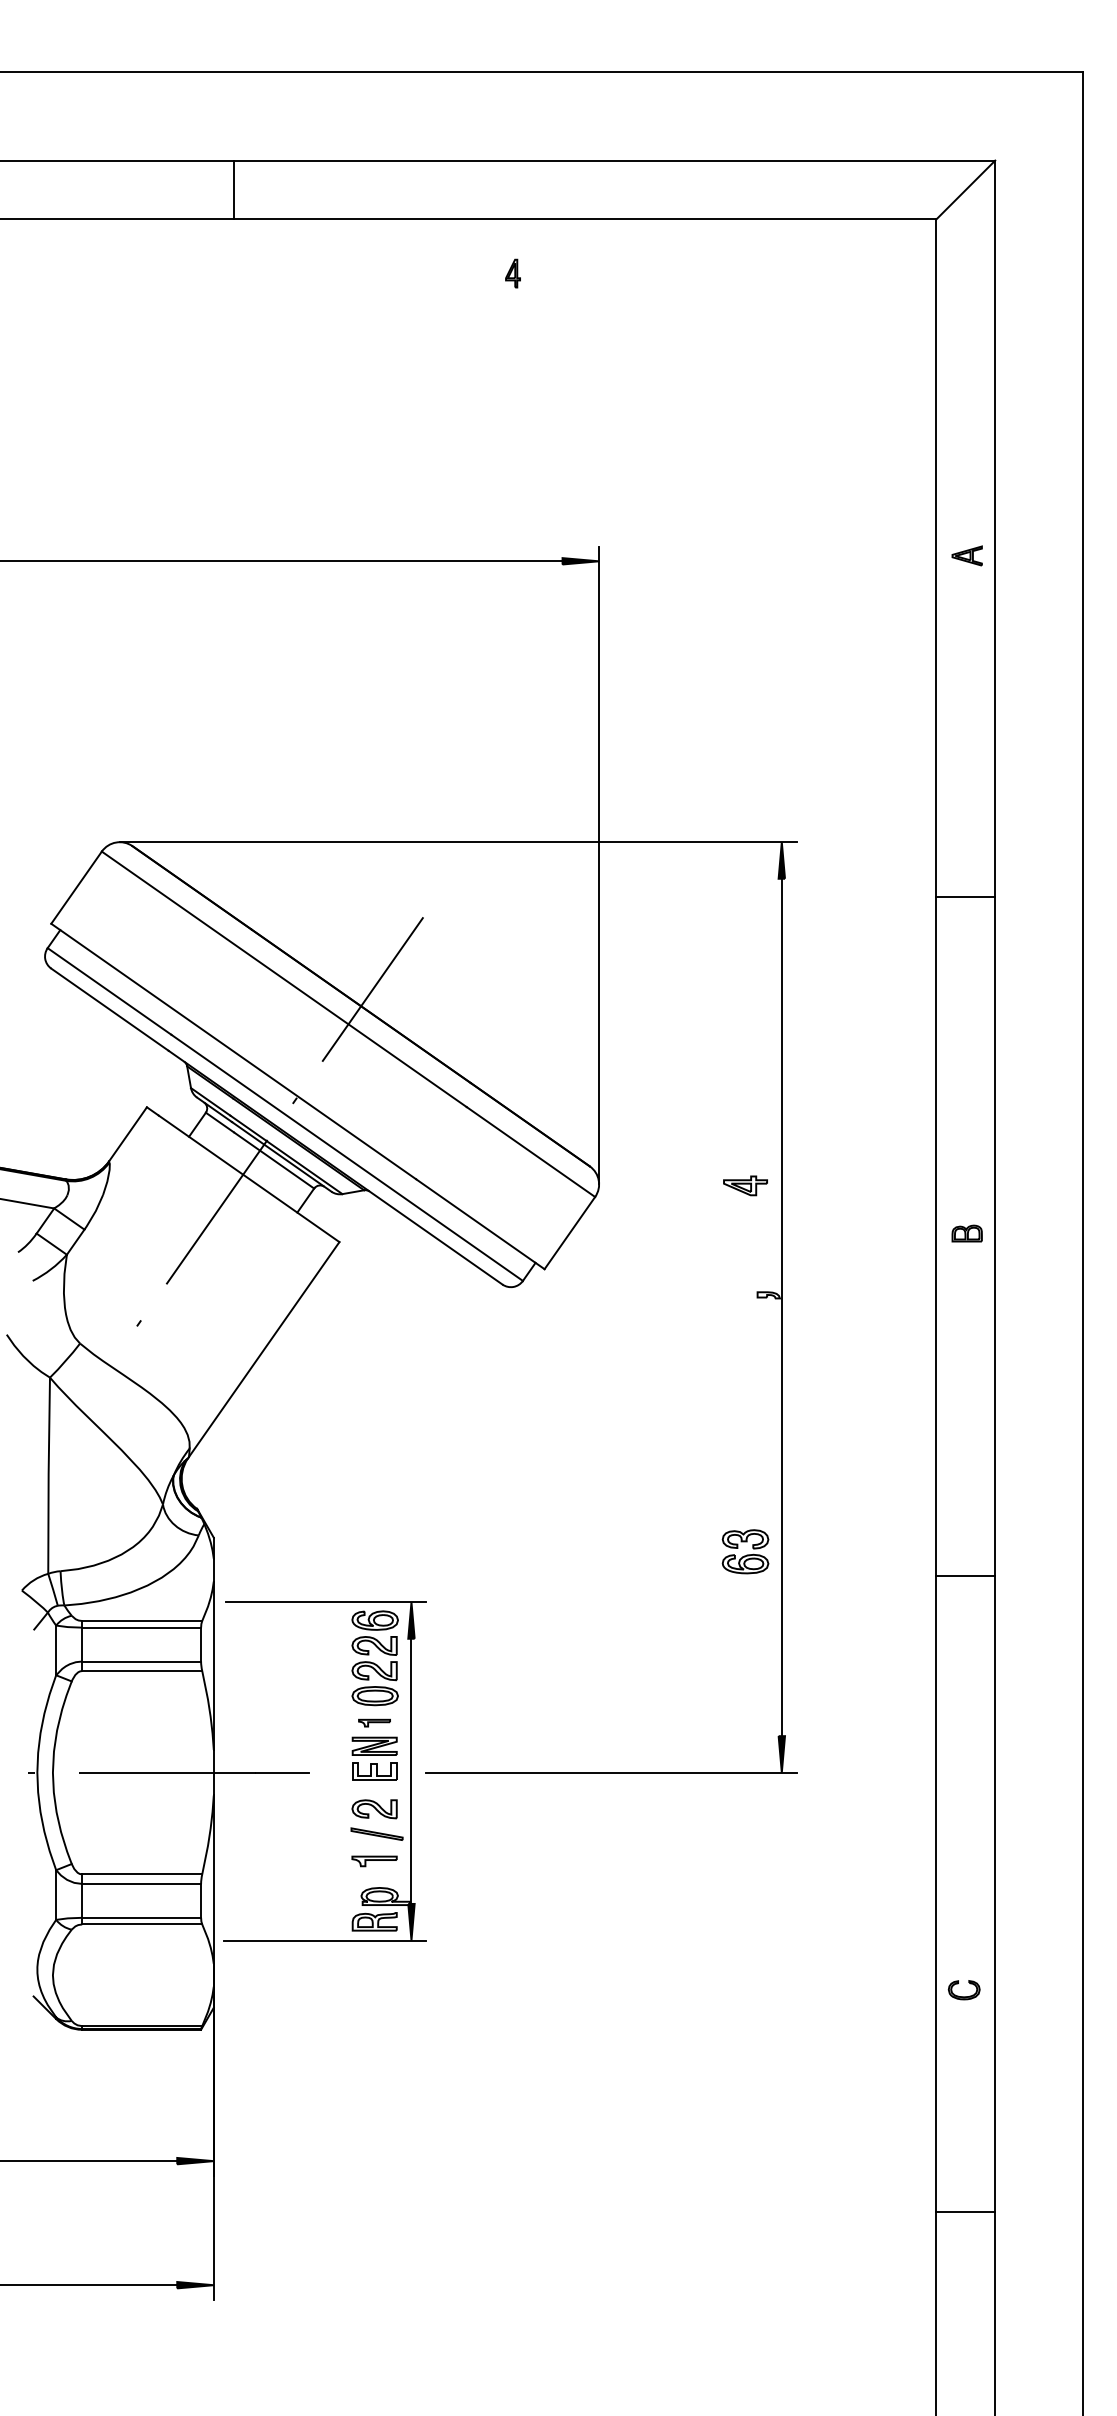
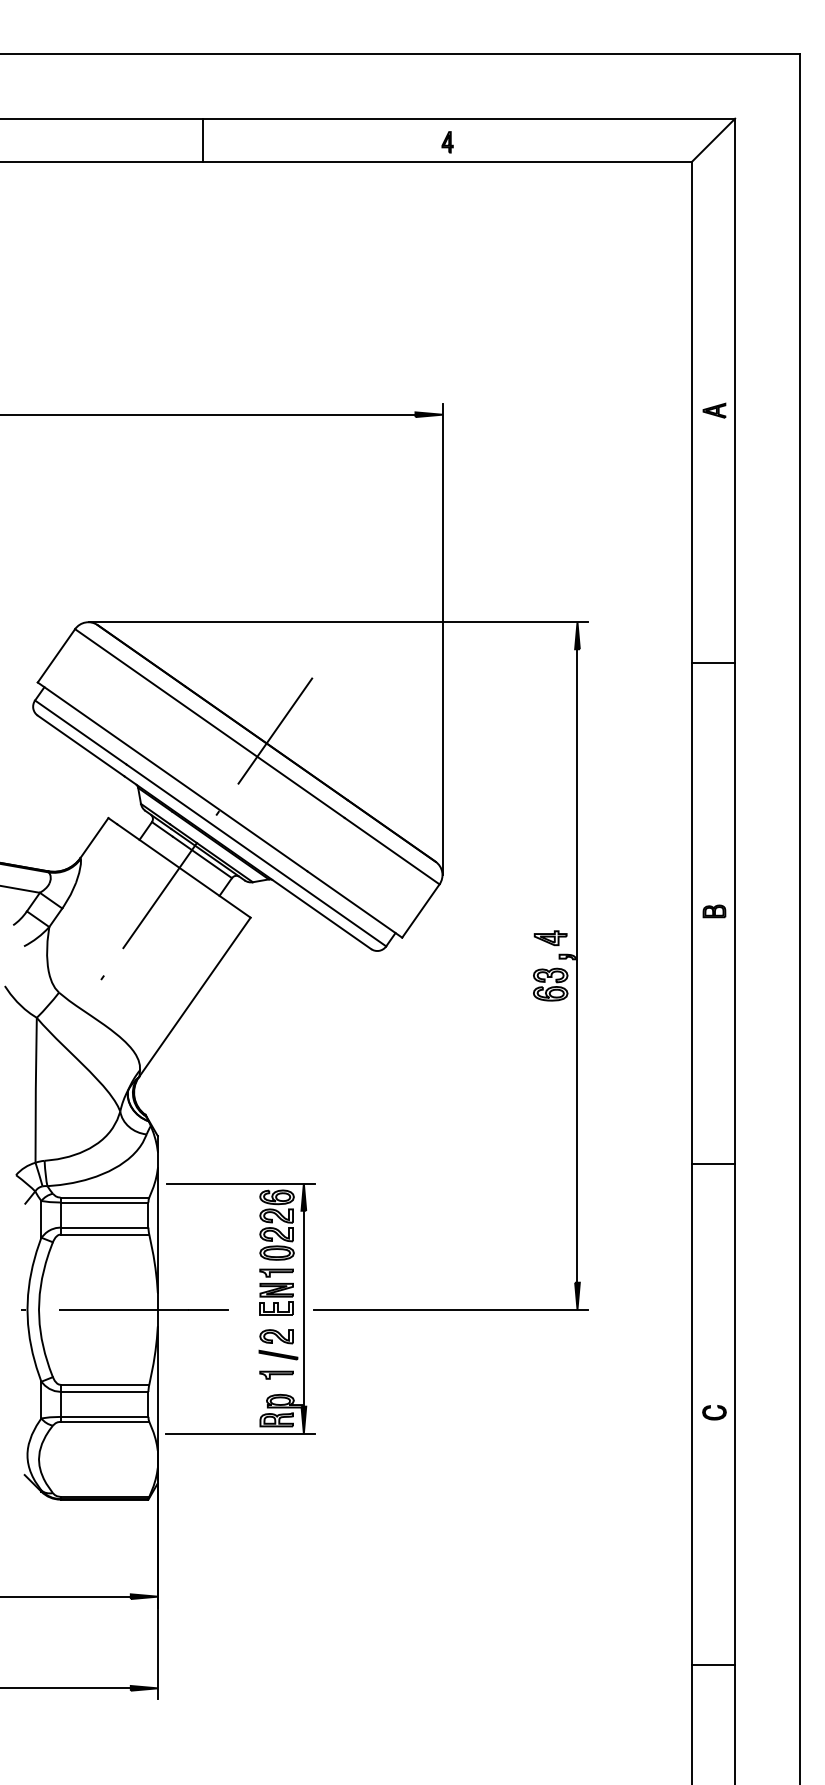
line: (233, 189) -> (203, 140), moved
part: (512, 273) -> (447, 142), moved
part: (745, 1185) -> (550, 937), moved
part: (745, 1551) -> (550, 984), moved
part: (374, 1722) -> (276, 1272), size x1.43
part: (963, 1990) -> (713, 1412), moved
line: (965, 2211) -> (713, 1664), moved

